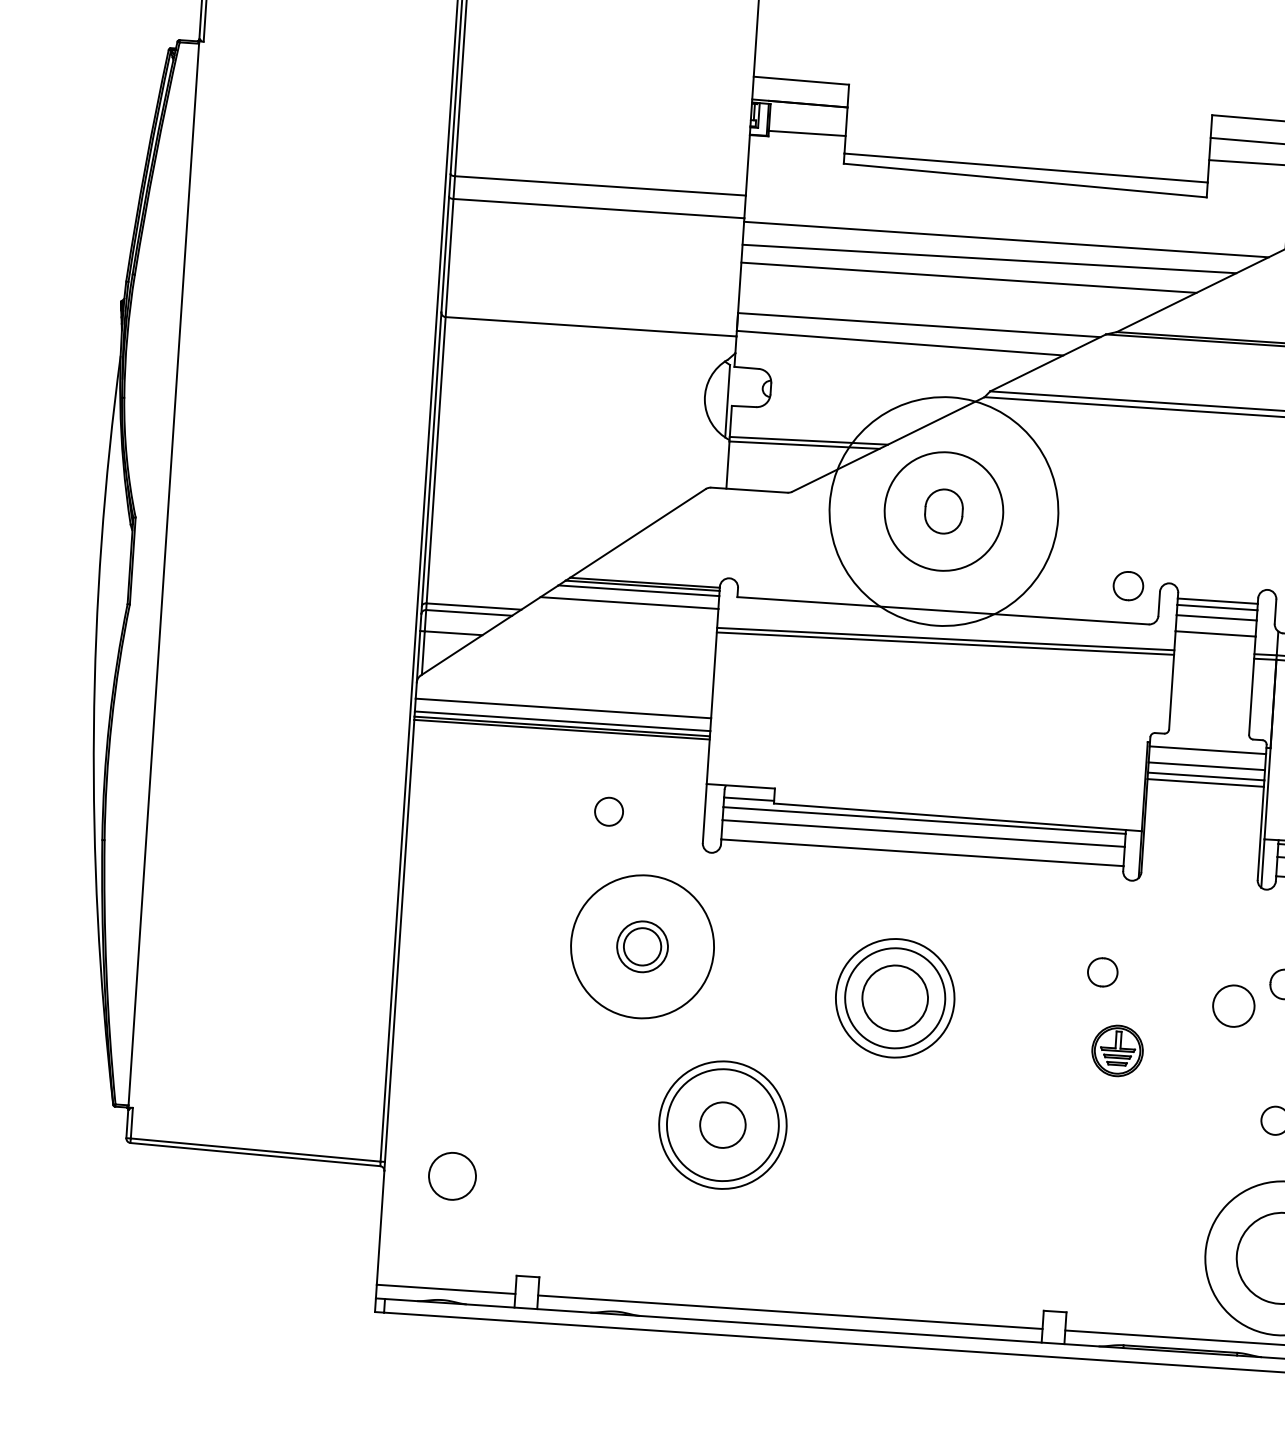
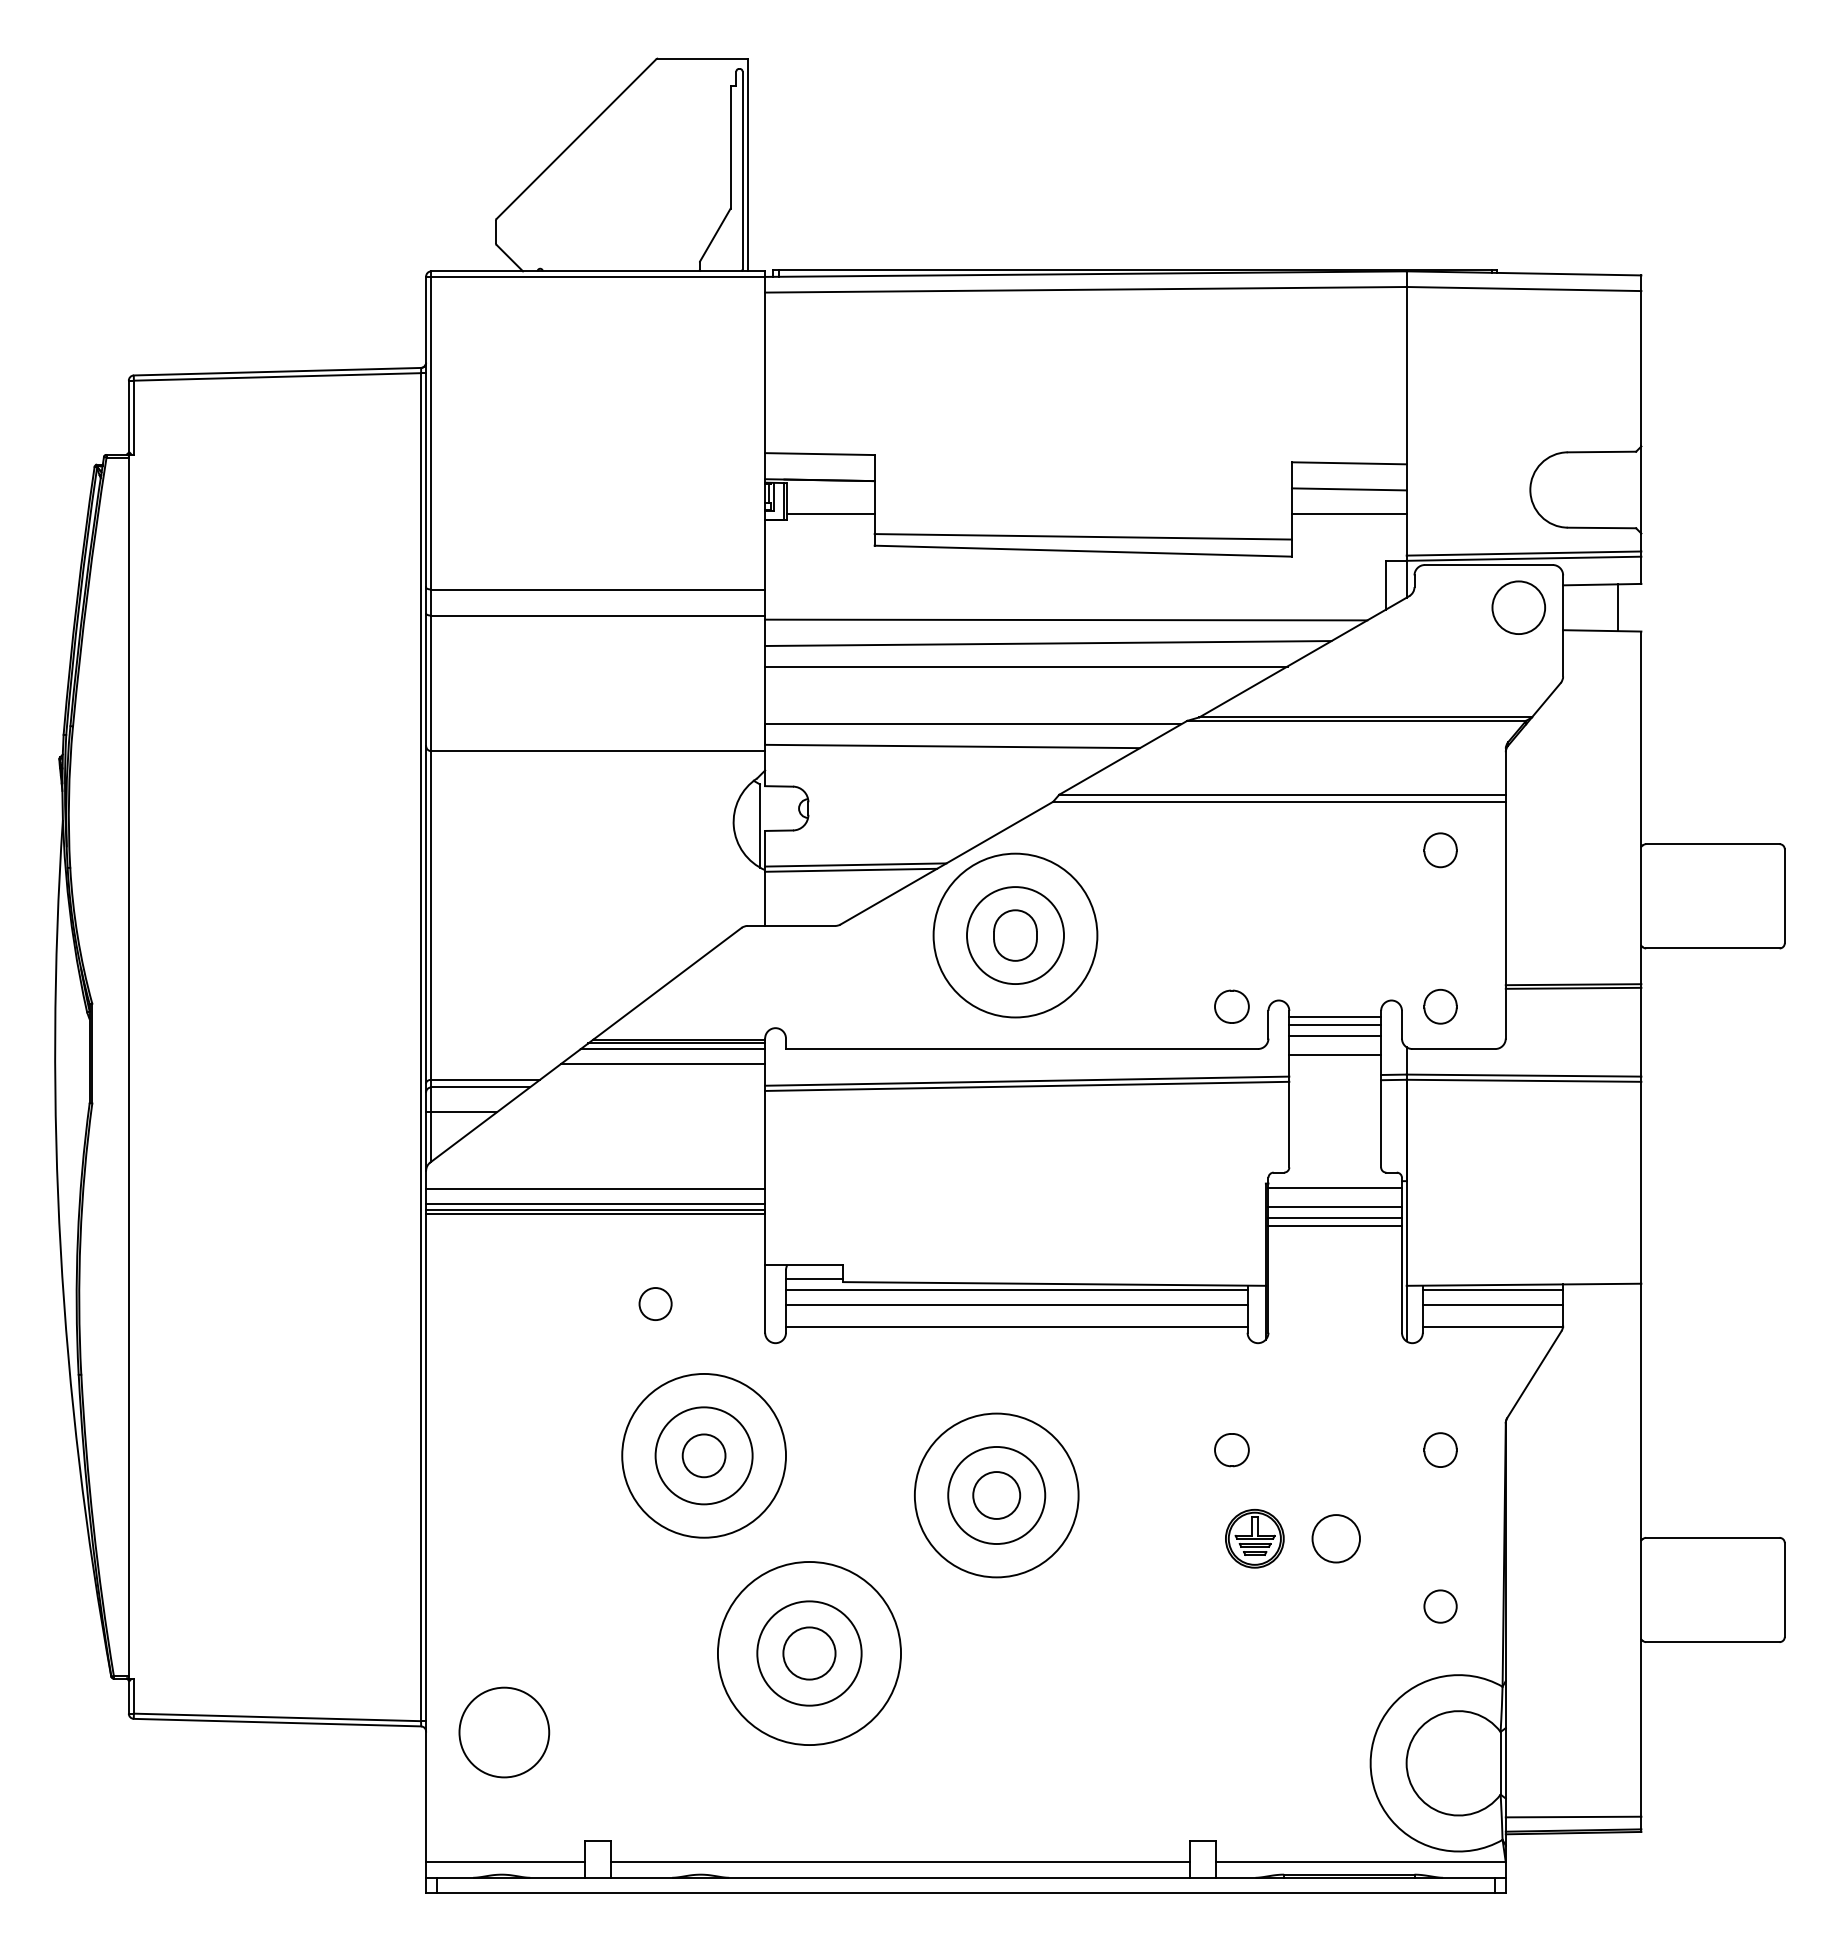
circle: (943, 511) -> (1015, 935), size x0.62
circle: (943, 511) -> (1015, 935), size x0.71
circle: (642, 946) -> (703, 1455), size x1.67
circle: (895, 998) -> (996, 1495), size x0.62
circle: (895, 998) -> (996, 1495), size x0.71
circle: (895, 998) -> (996, 1495), size x1.43
circle: (1233, 1005) -> (1335, 1538), moved
circle: (722, 1125) -> (809, 1653), size x0.71
circle: (722, 1125) -> (809, 1653), size x1.43
circle: (452, 1176) -> (504, 1732), size x1.67

